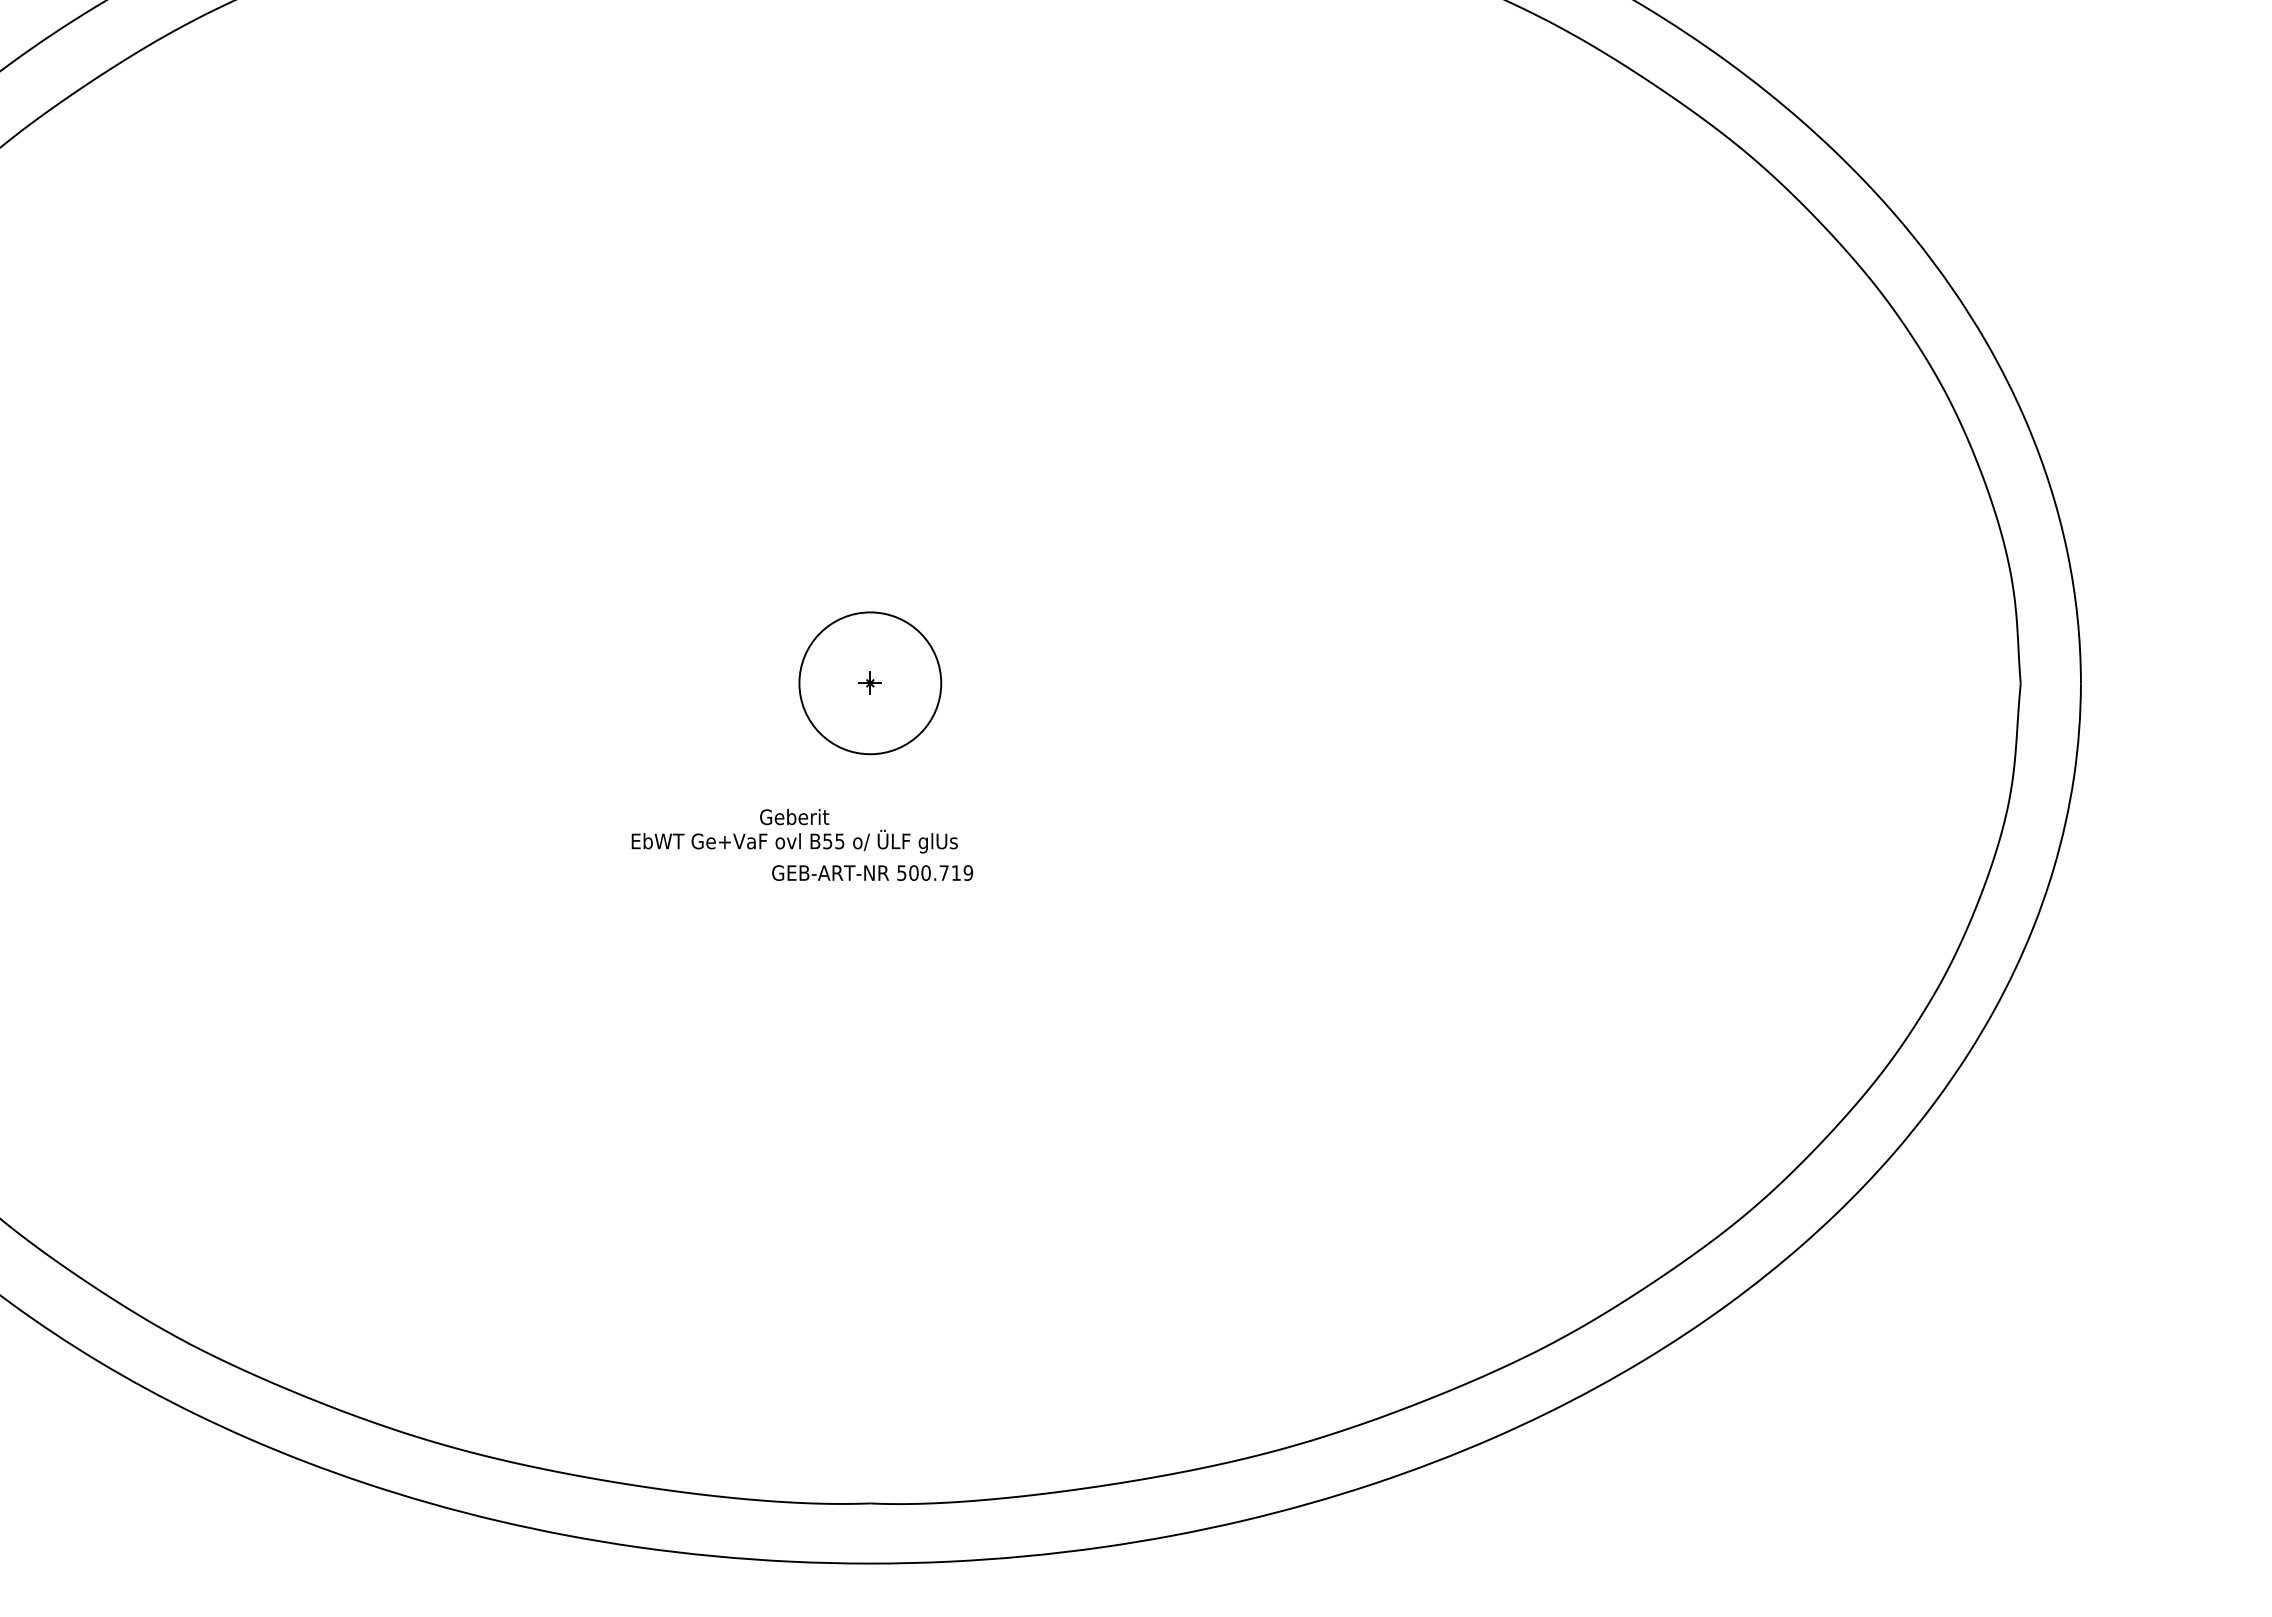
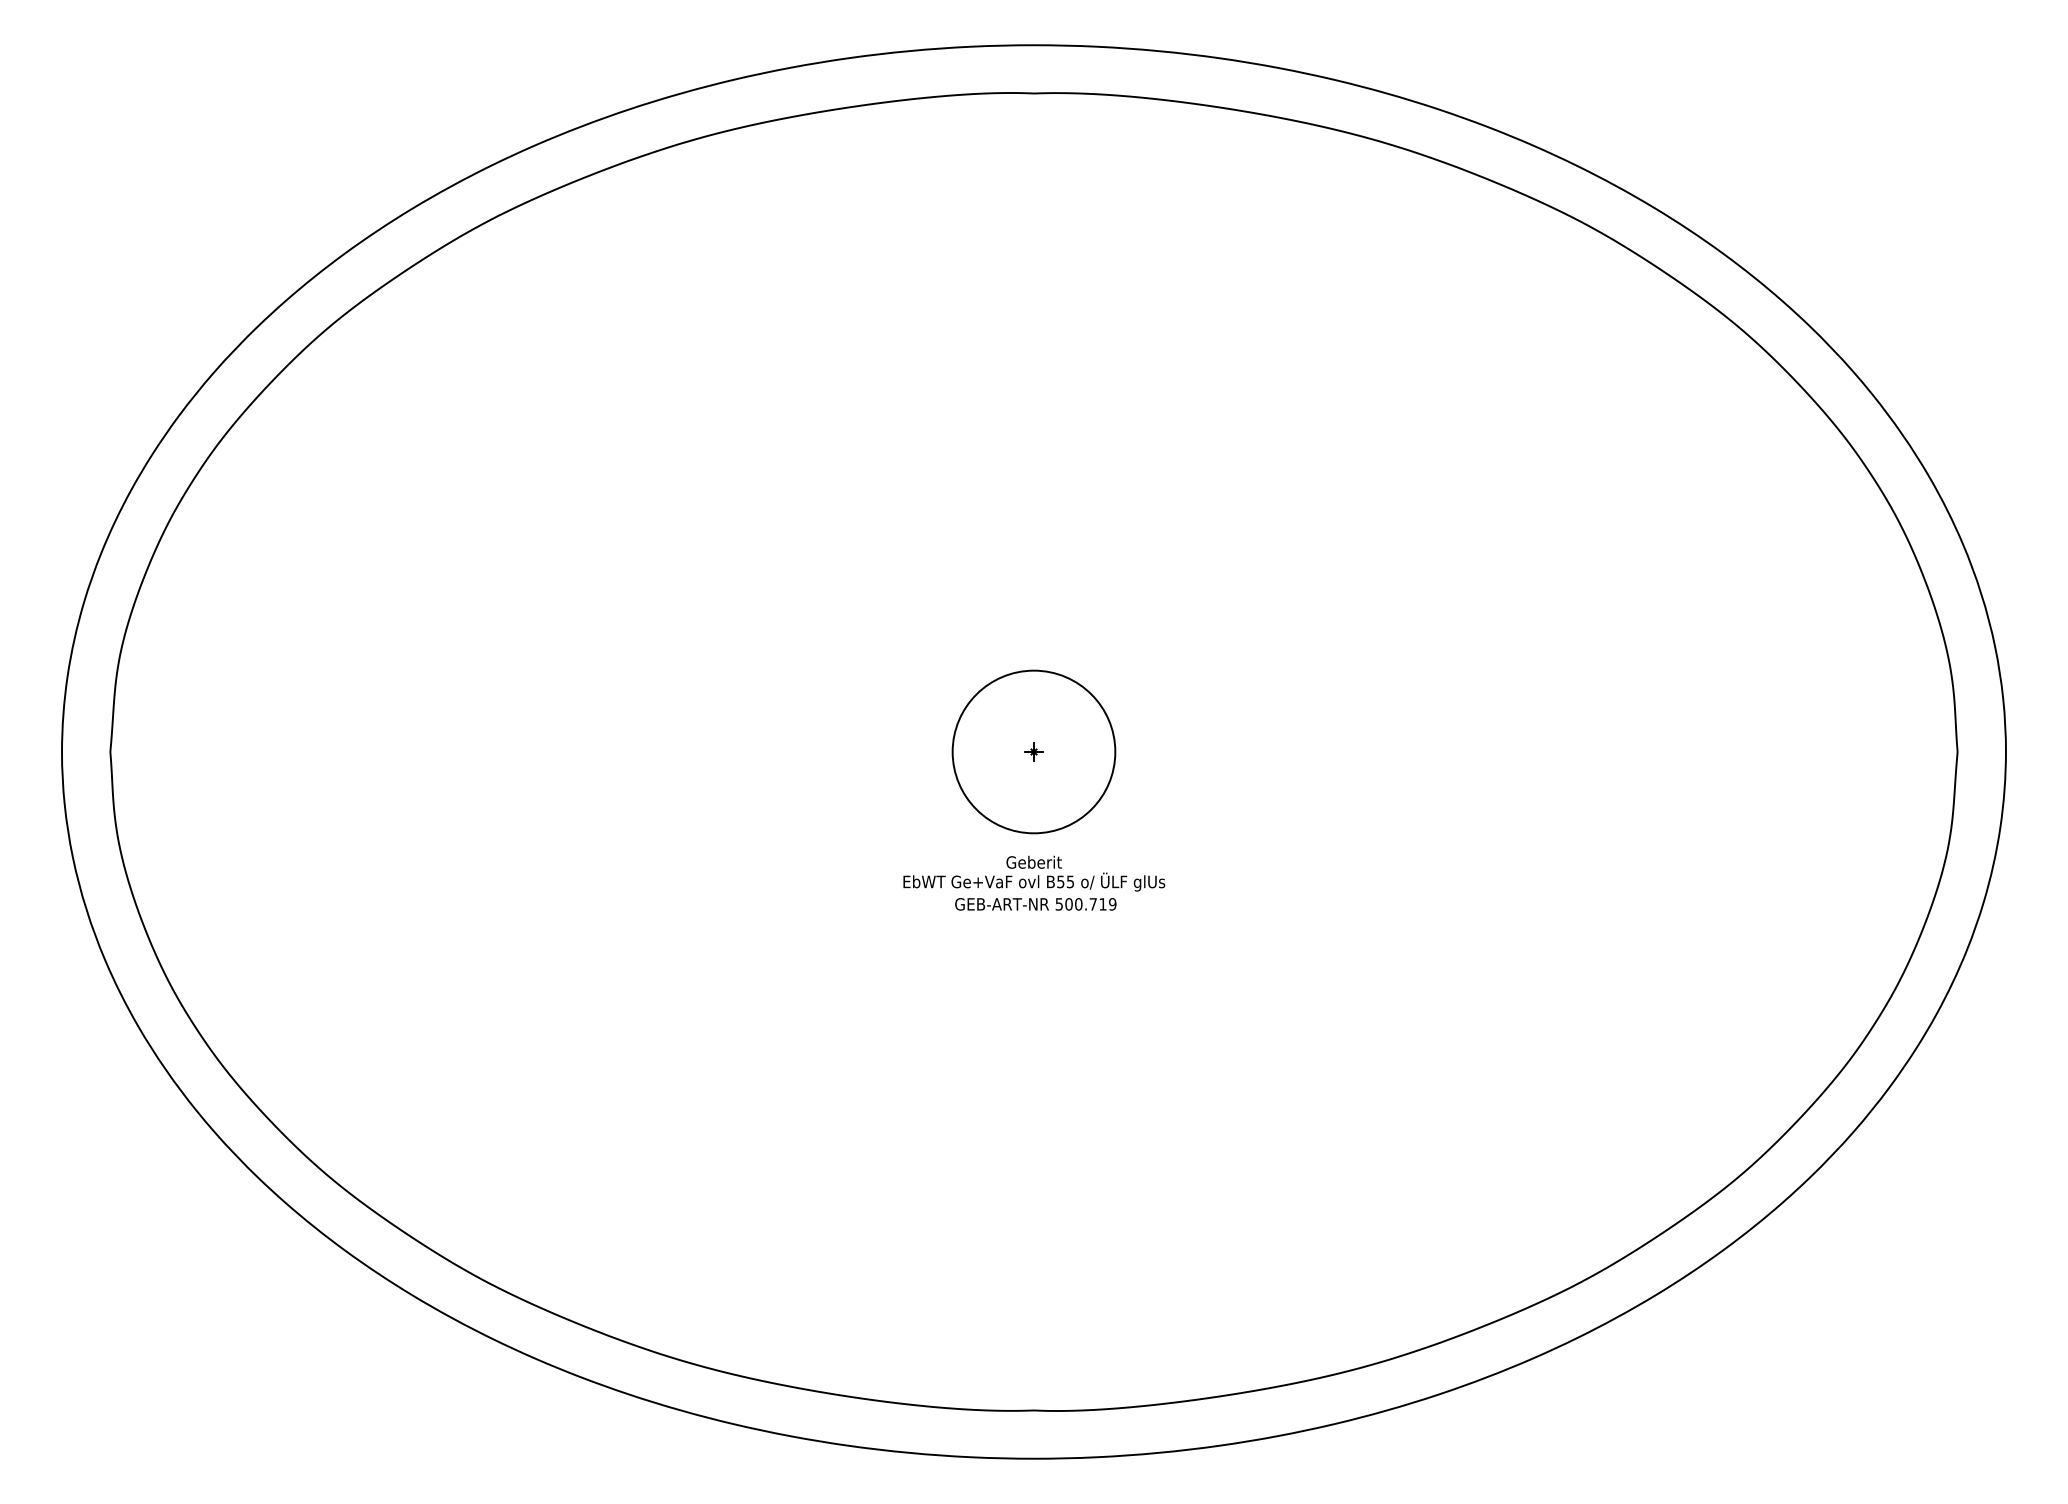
circle: (869, 682) -> (1033, 751), size x1.43
text: (794, 830) -> (1034, 873), moved

